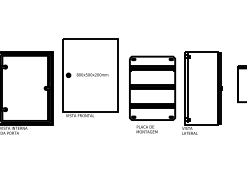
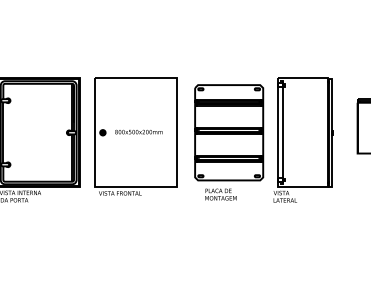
part: (90, 77) -> (135, 135), moved

